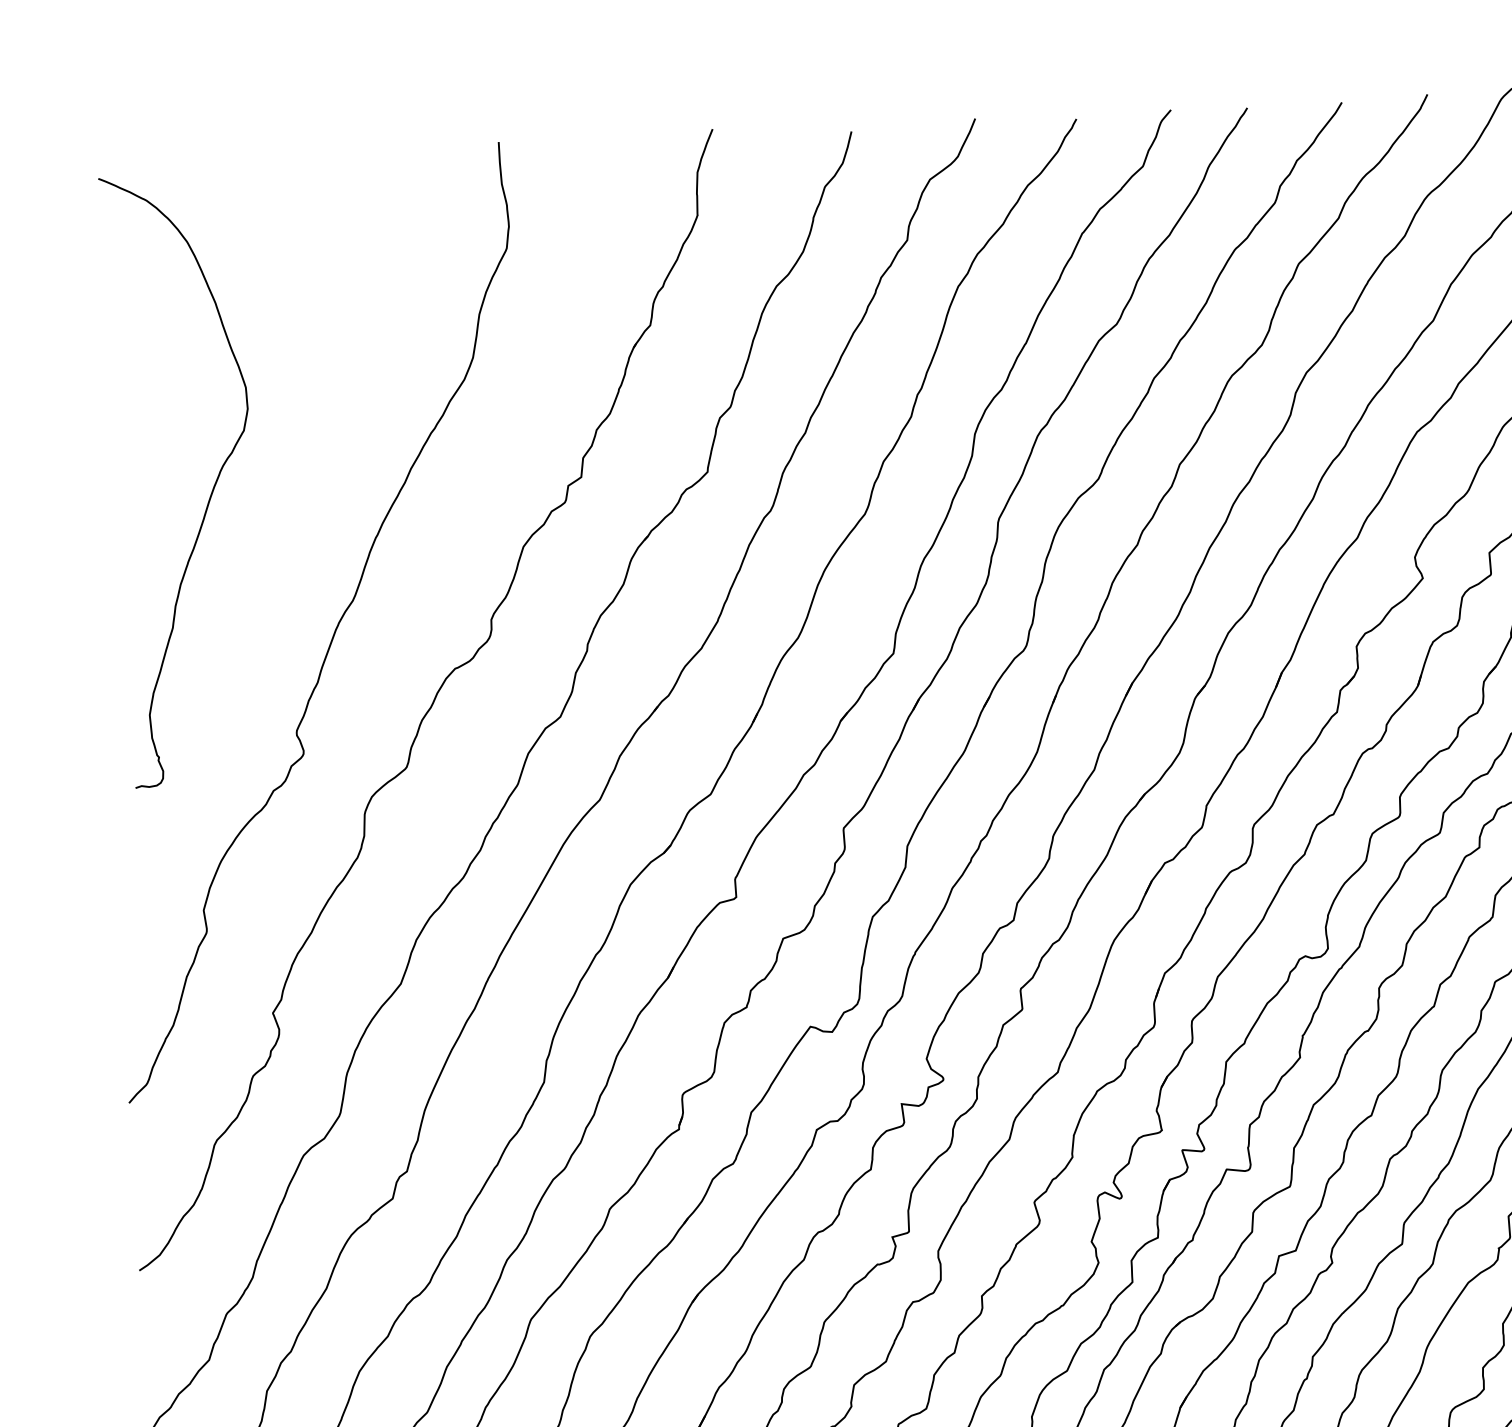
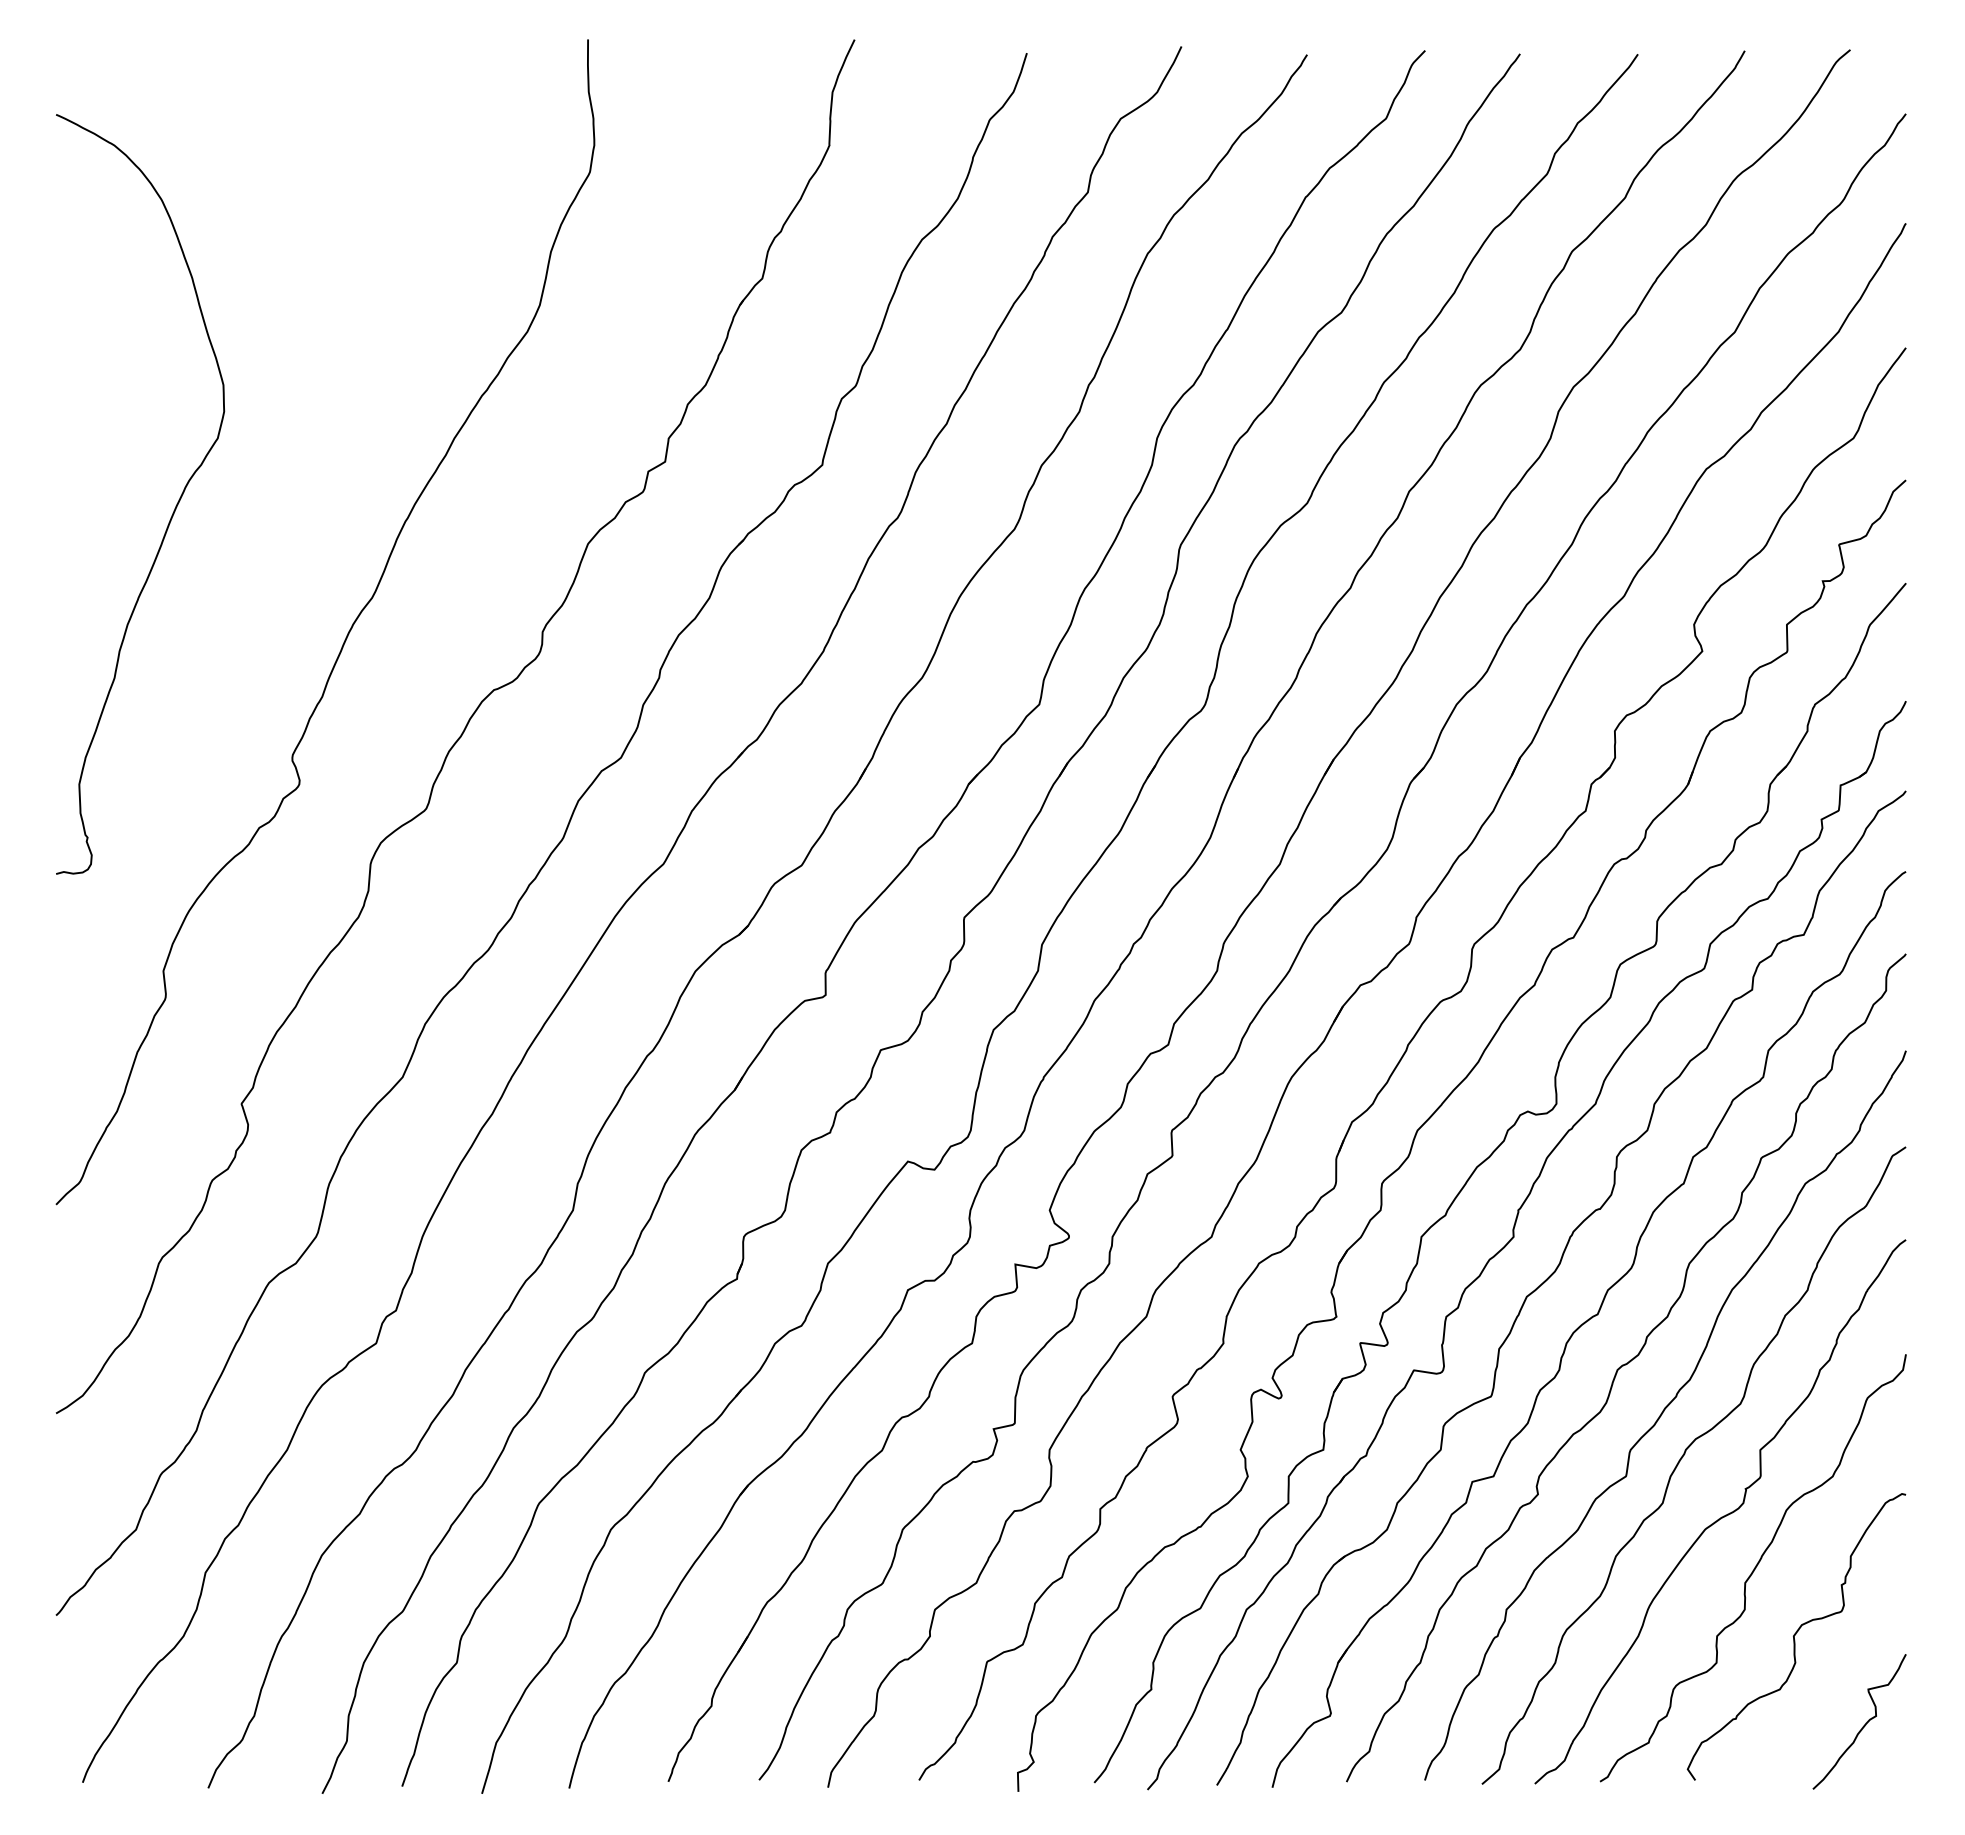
curve: (211, 490) -> (173, 510), moved

